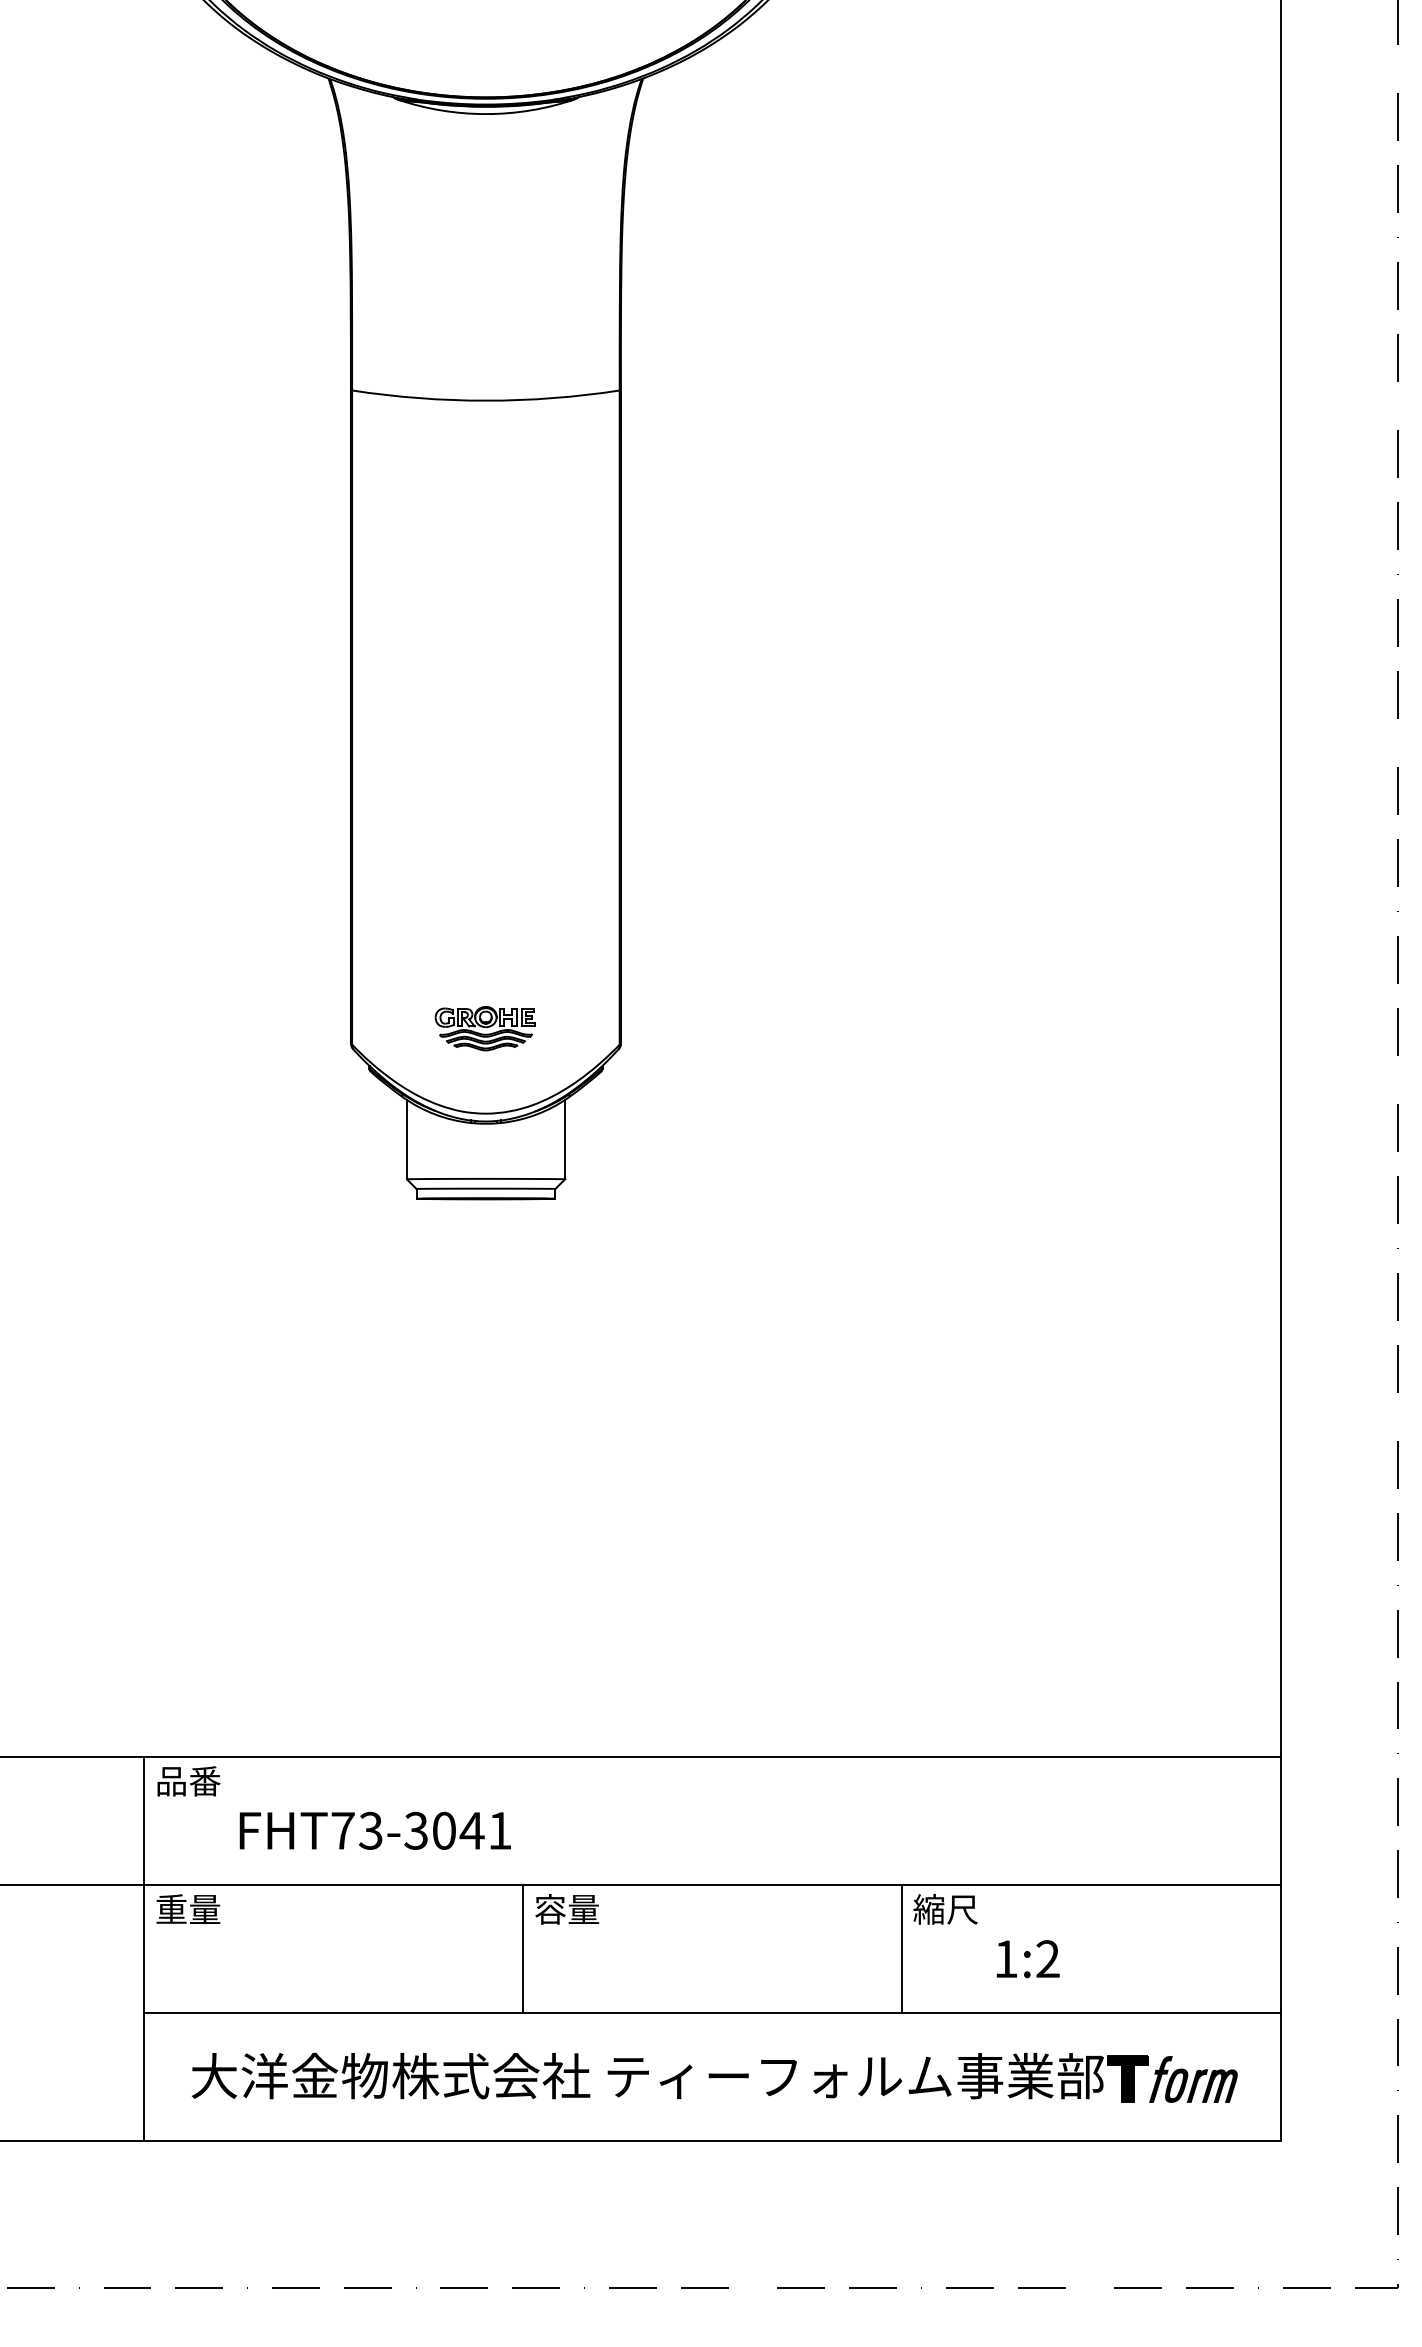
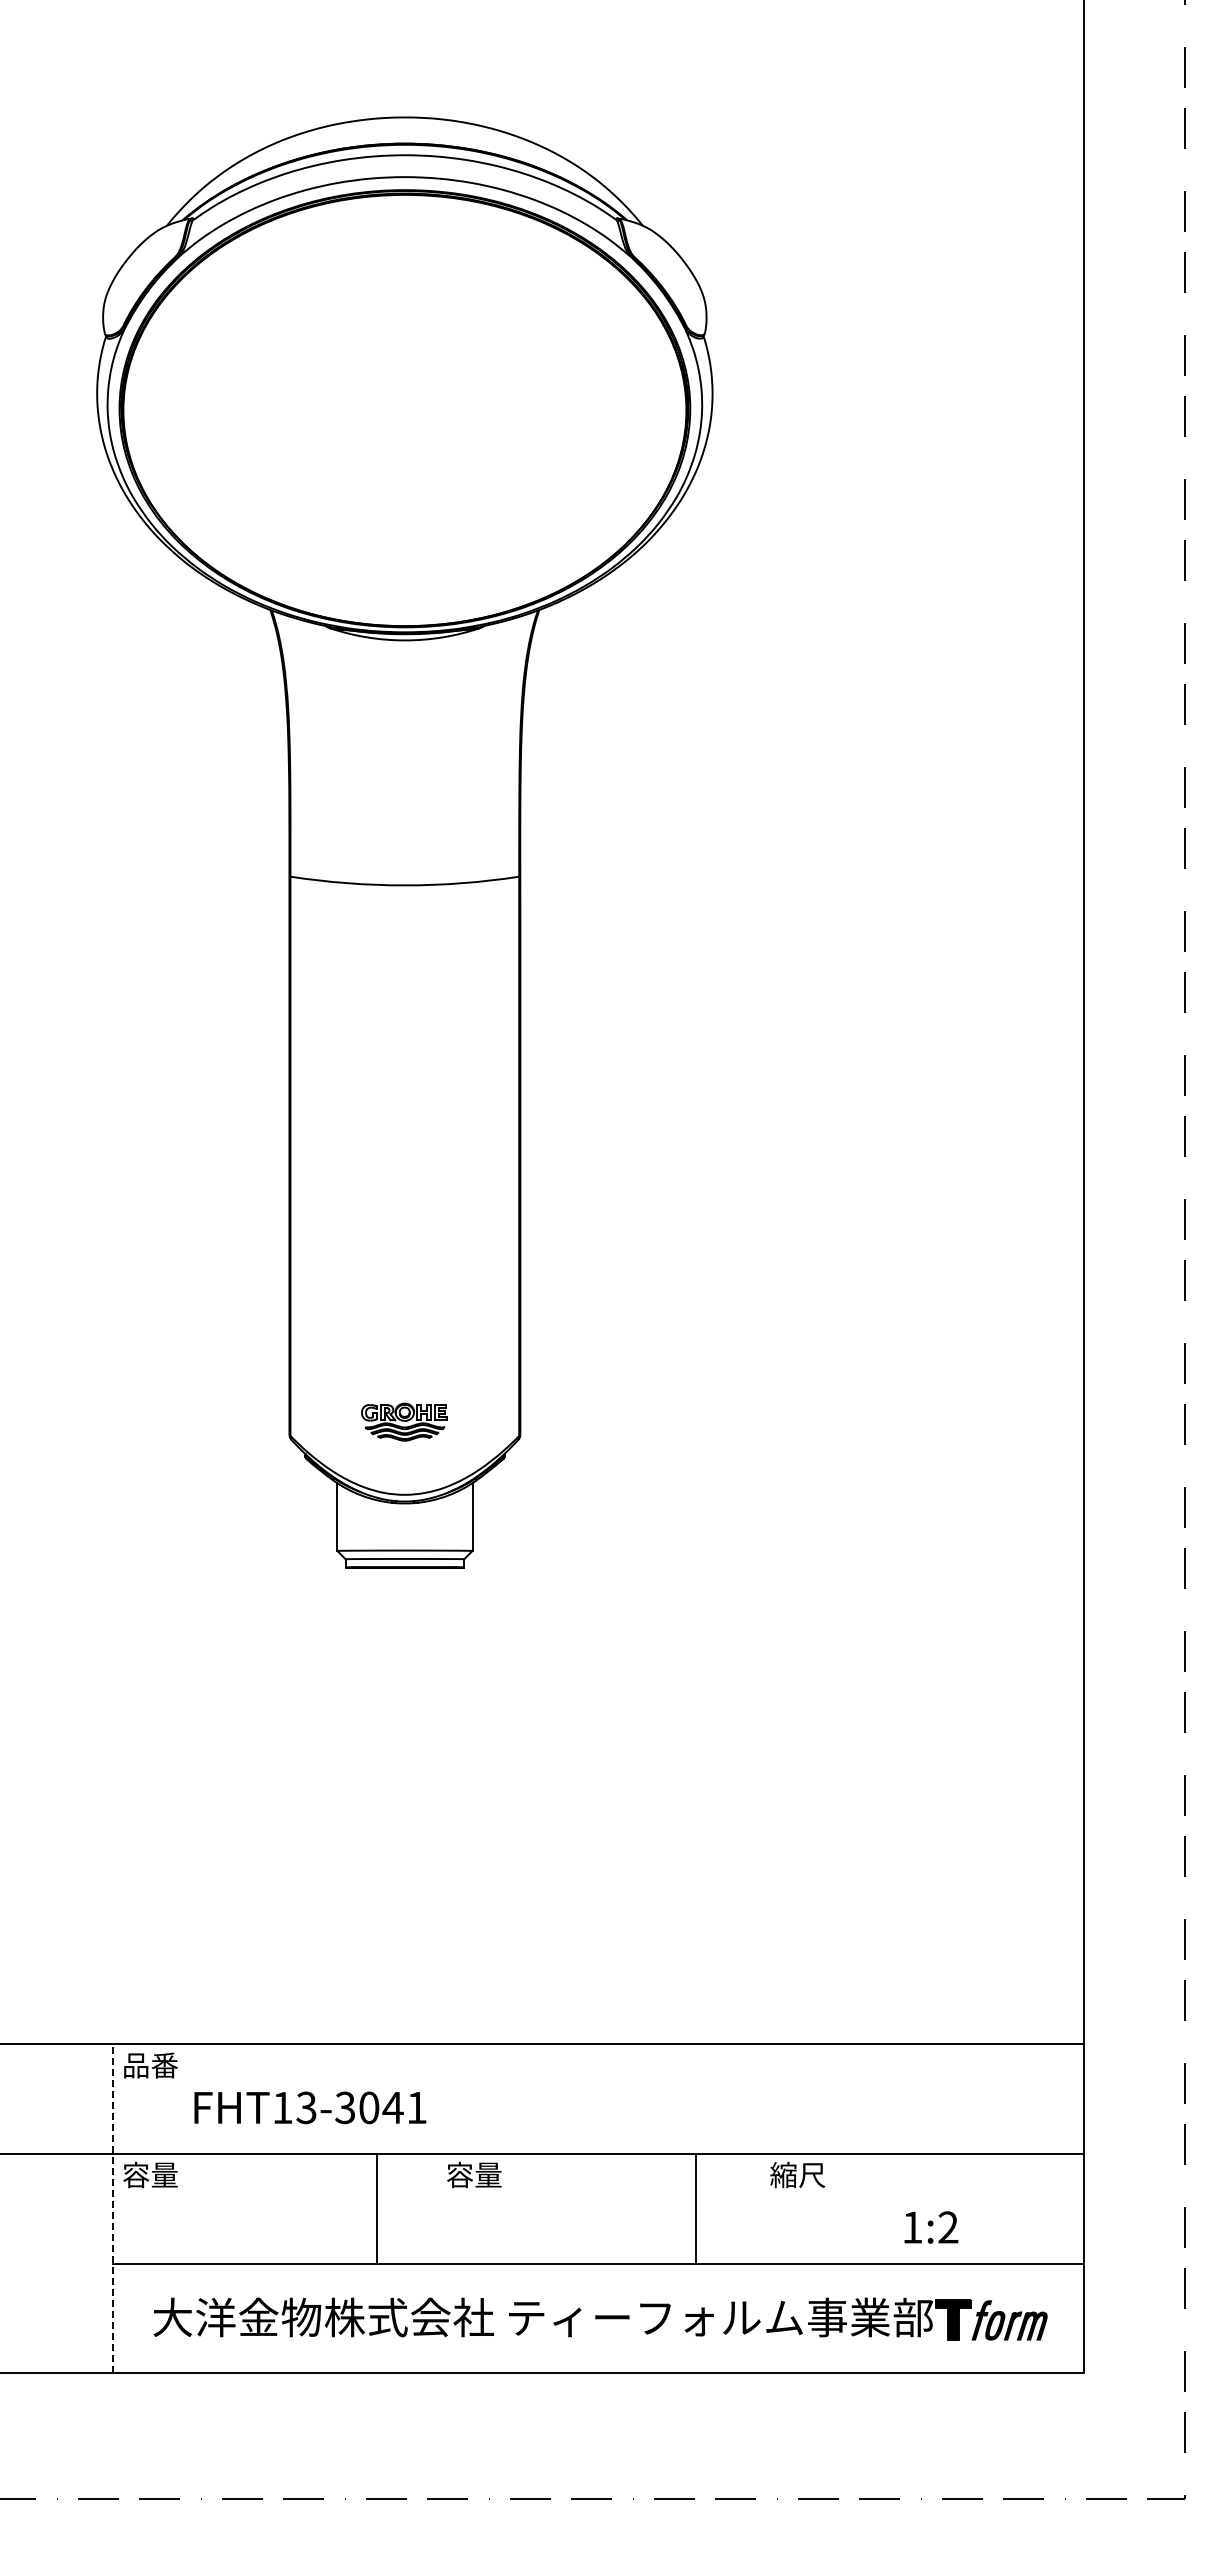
text: (342, 1830) -> (282, 2107), FHT73-3041 -> FHT13-3041
text: (171, 1908) -> (136, 2174), 重量 -> 容量
line: (143, 1948) -> (112, 2208), solid -> dashed
line: (522, 1948) -> (376, 2208), moved
line: (901, 1948) -> (696, 2208), moved
text: (1028, 1959) -> (931, 2227), moved

